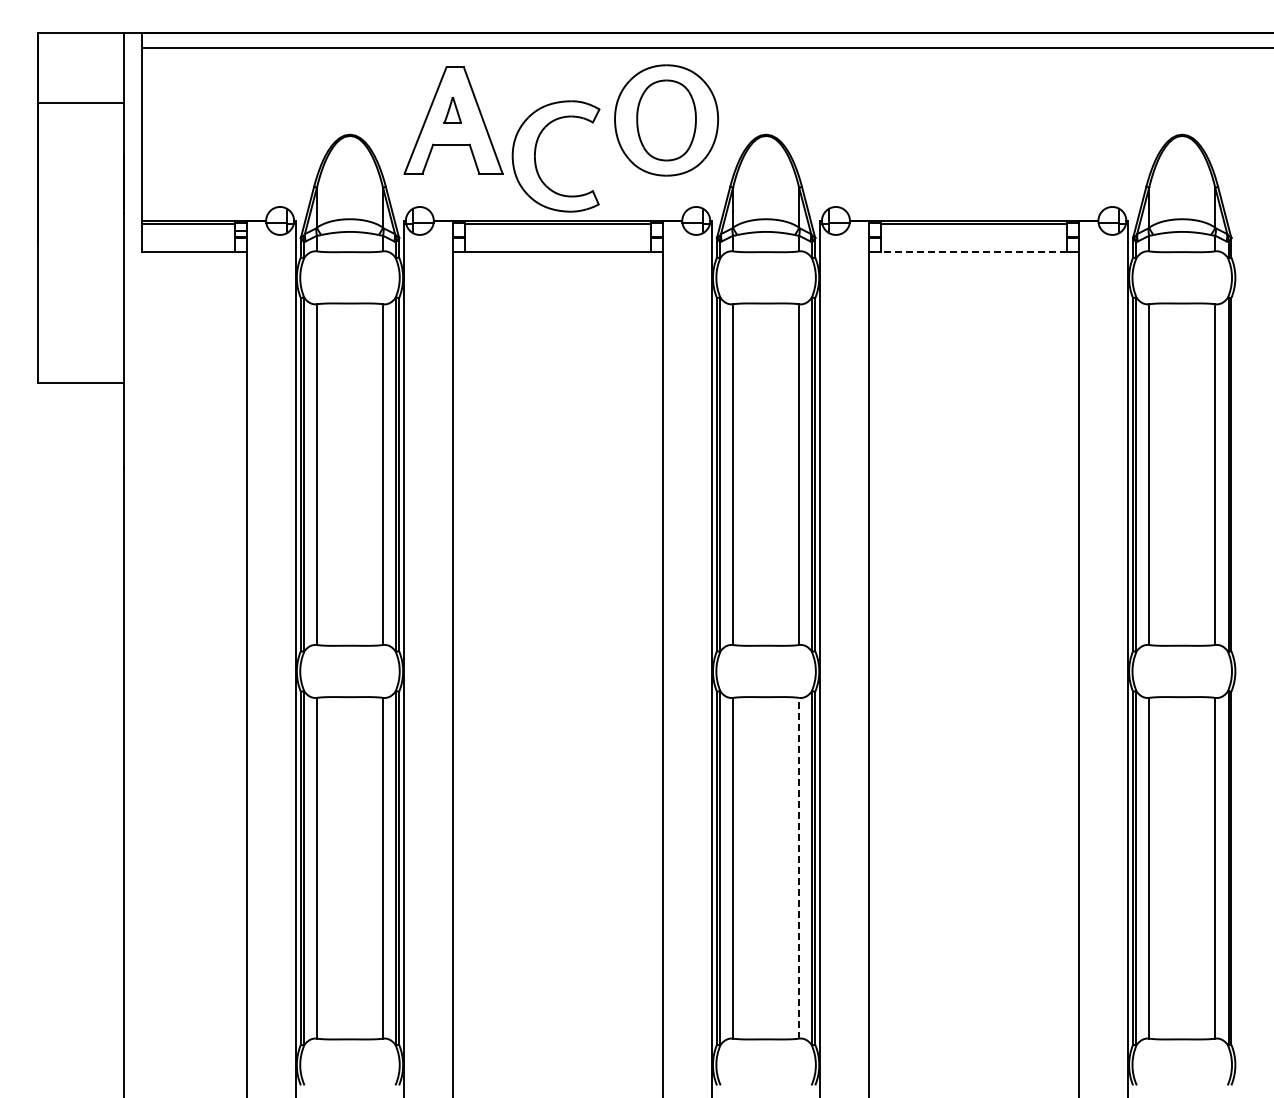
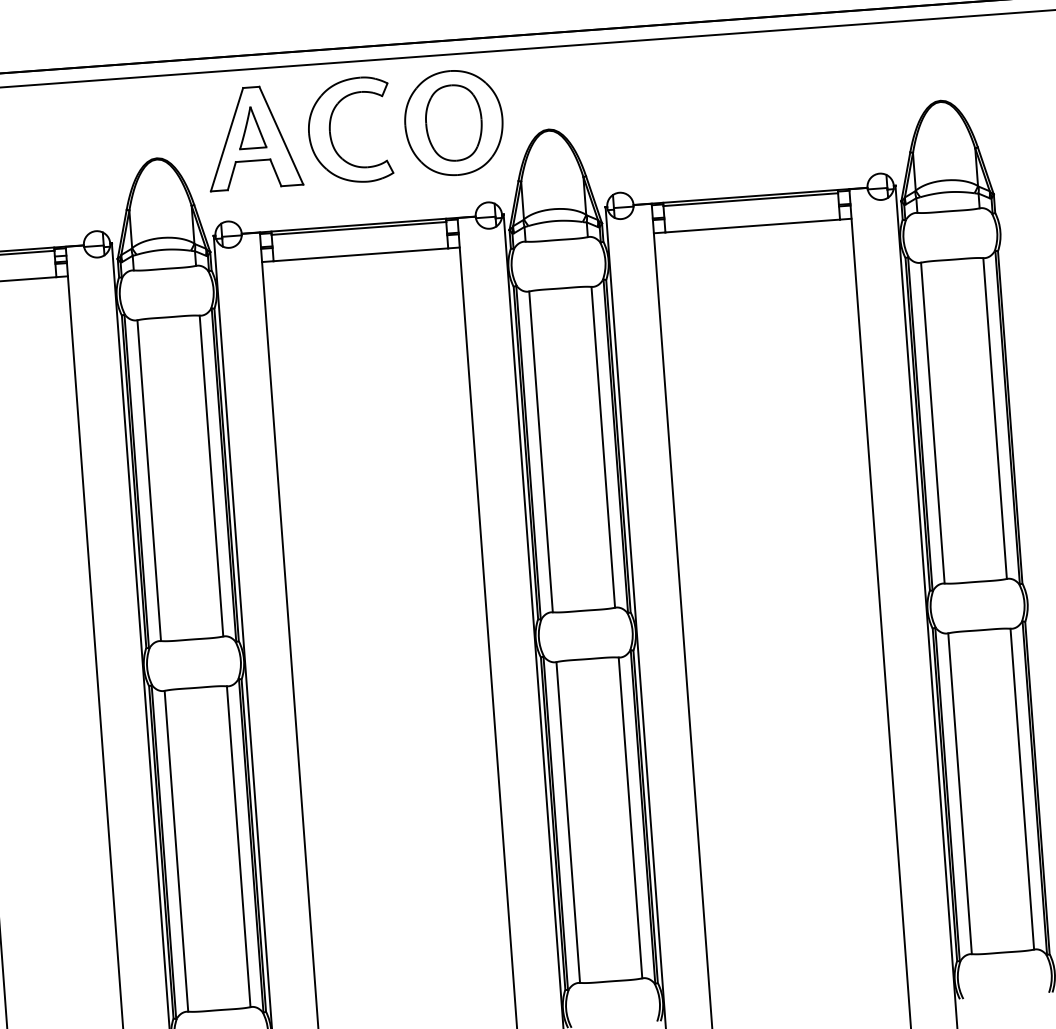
part: (452, 110) -> (251, 128), size x1.67
part: (536, 150) -> (331, 126), moved
line: (974, 252) -> (753, 226), dashed -> solid
line: (799, 867) -> (630, 817), dashed -> solid

